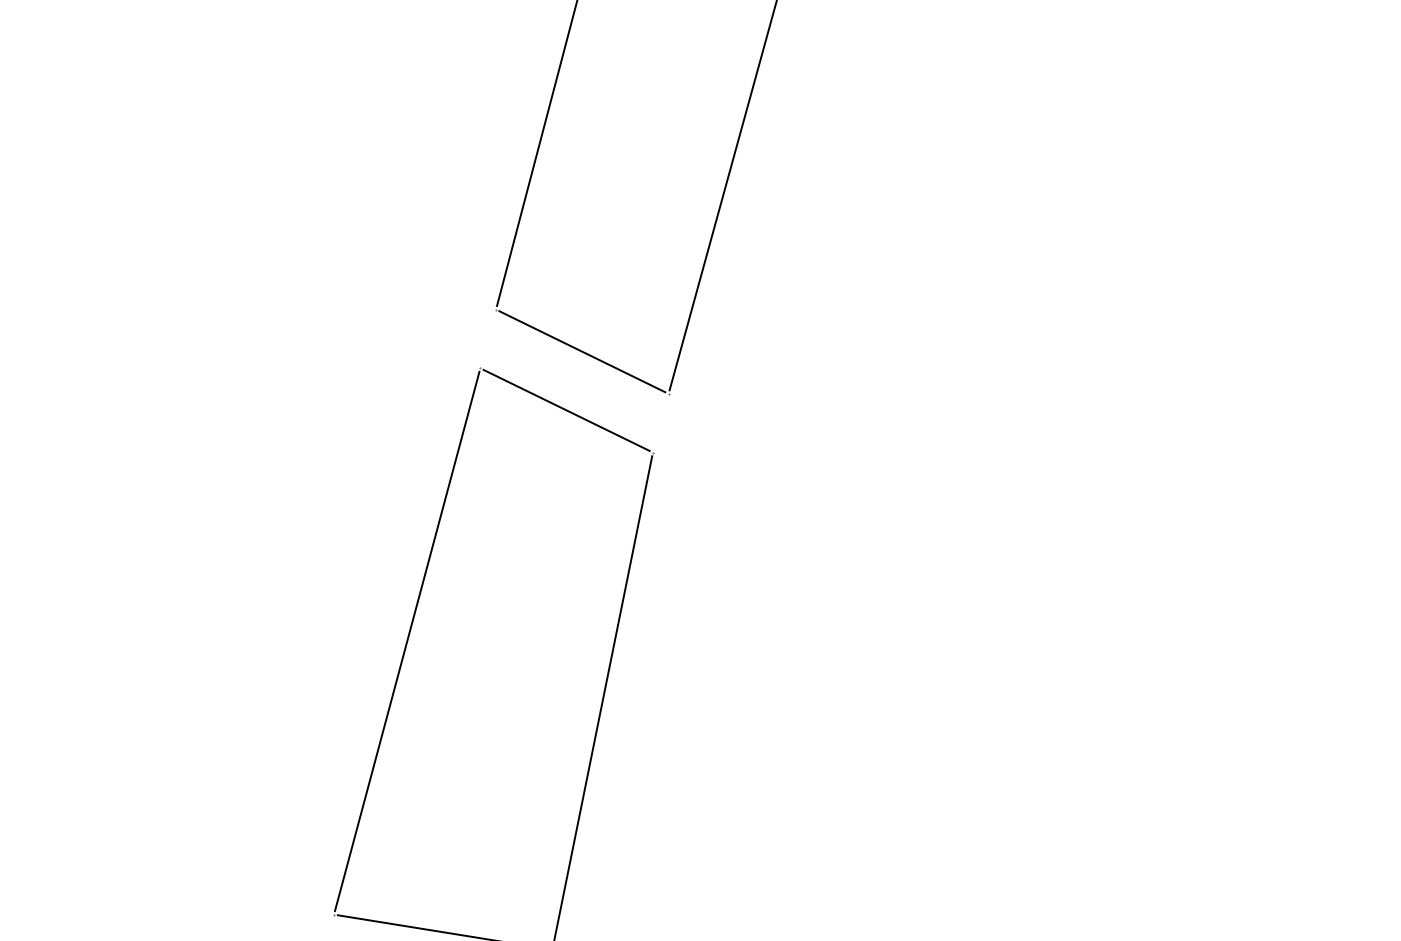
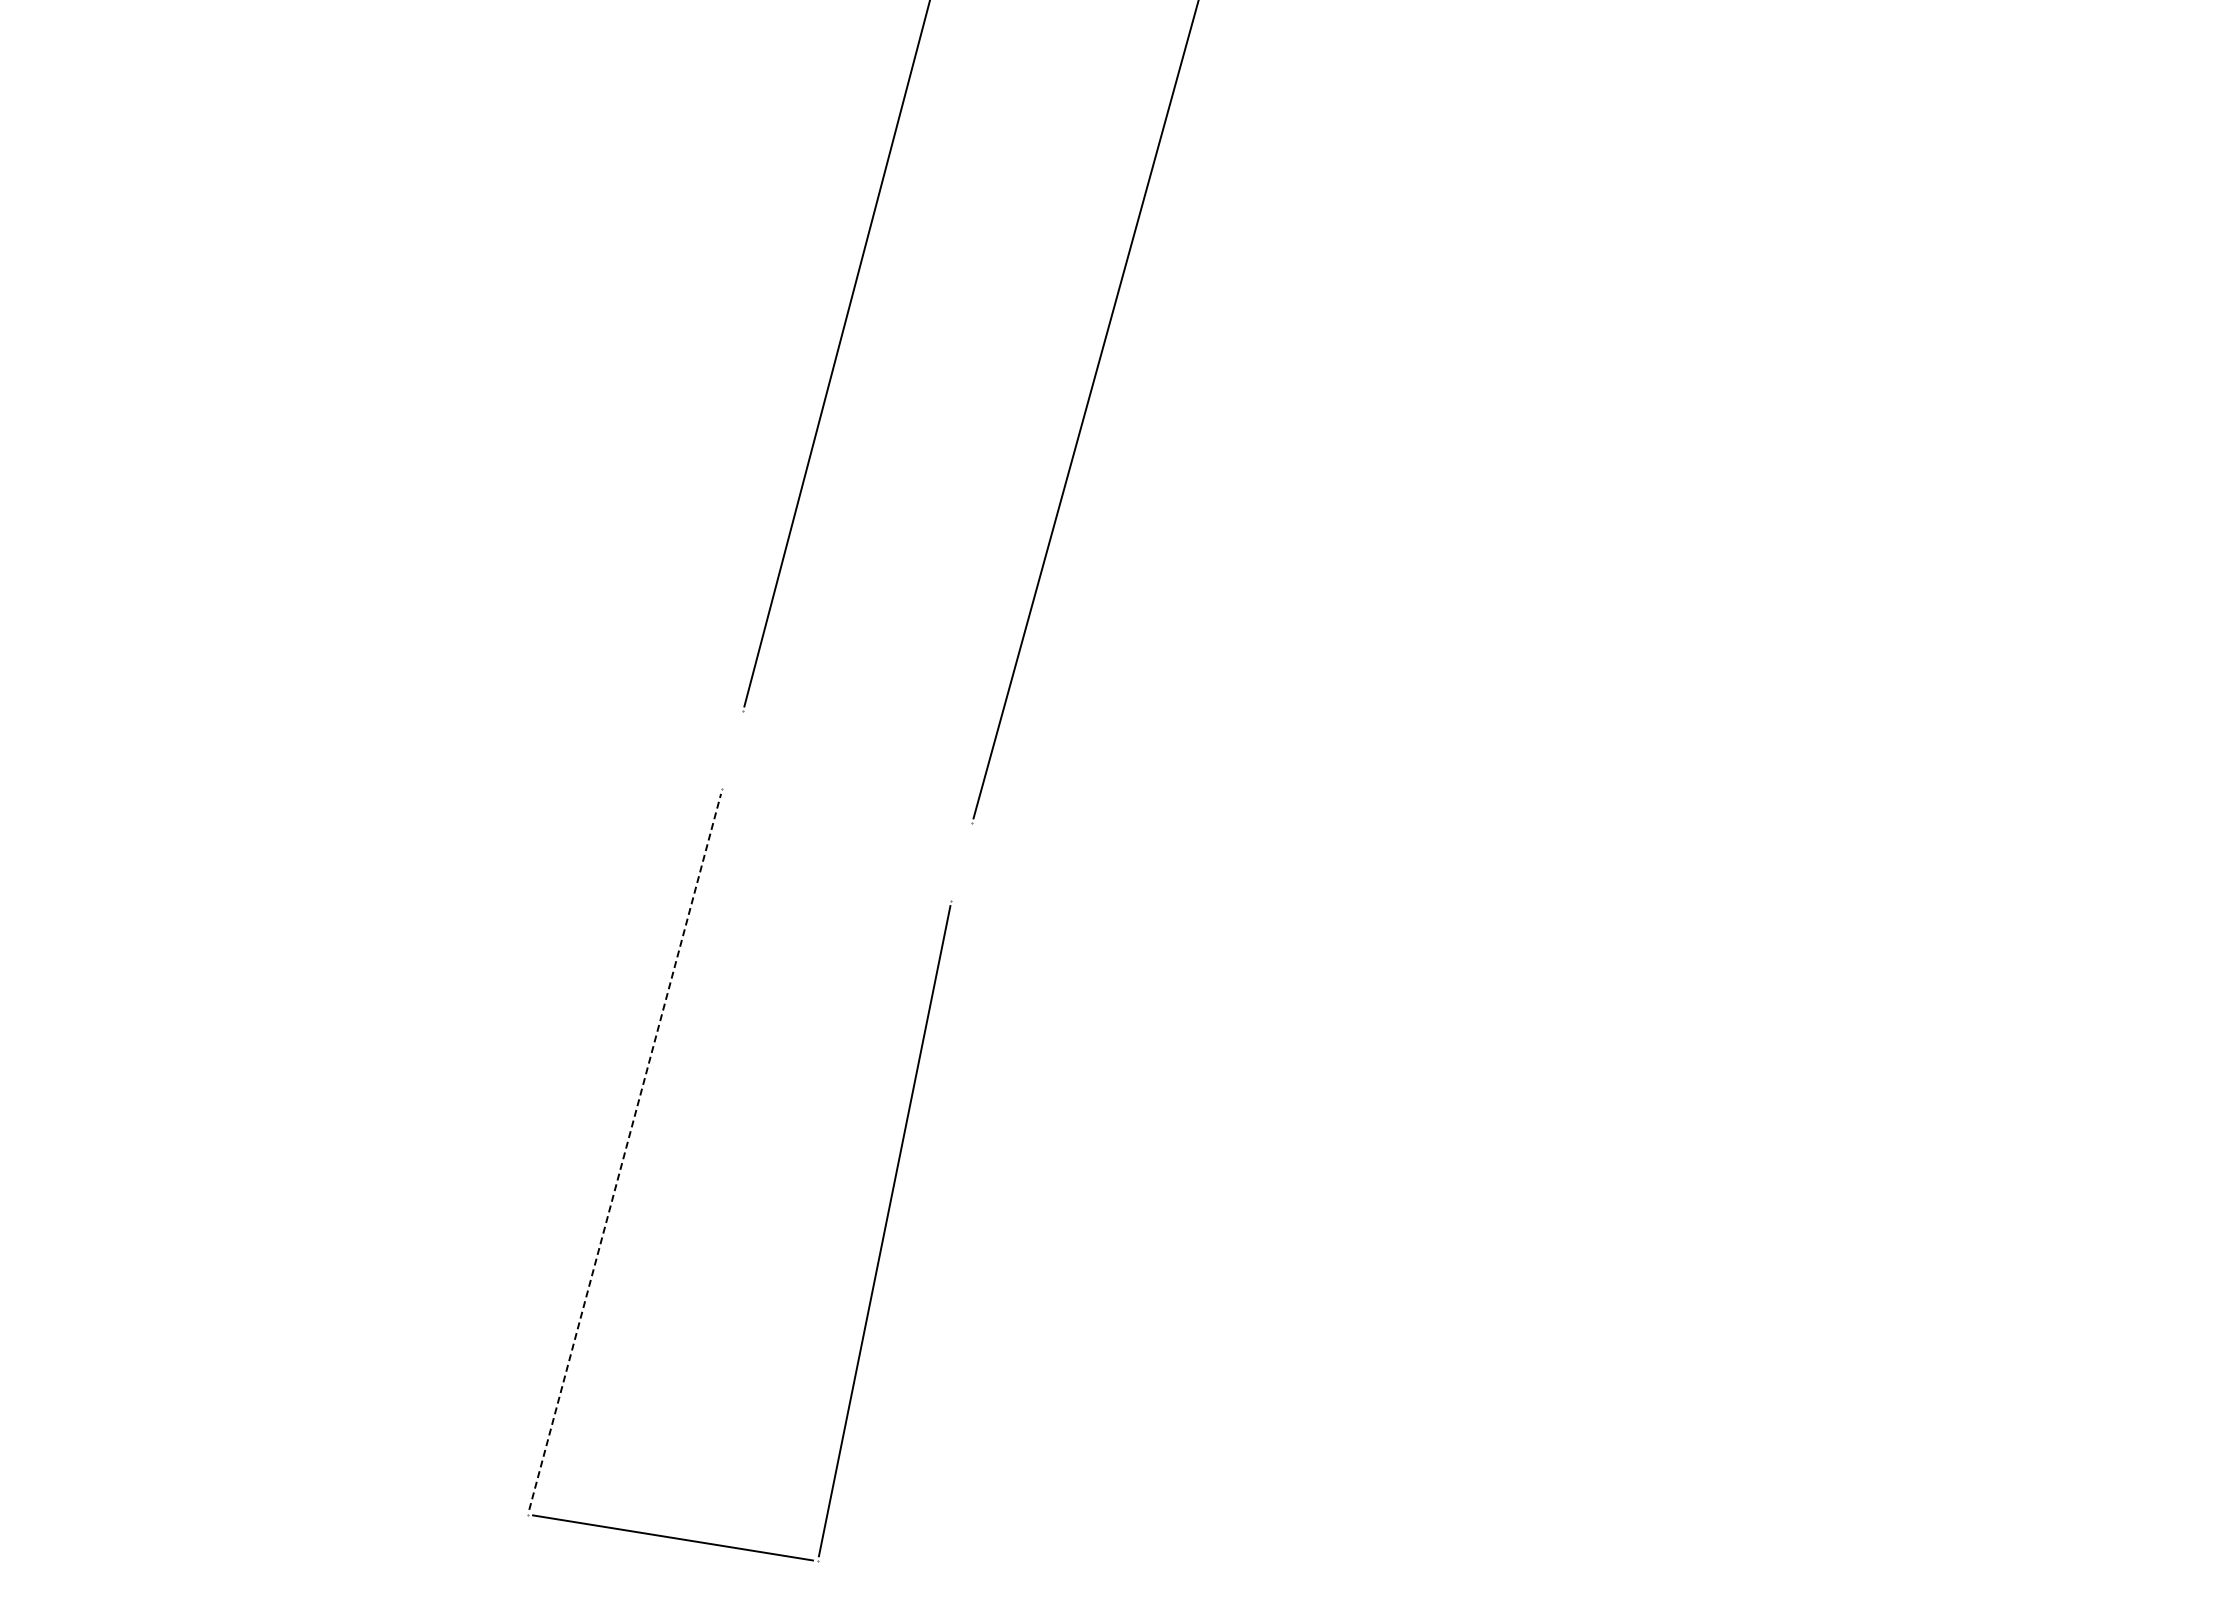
line: (582, 351) -> (857, 767), removed
line: (566, 409) -> (836, 844), removed
line: (407, 641) -> (625, 1151), solid -> dashed

